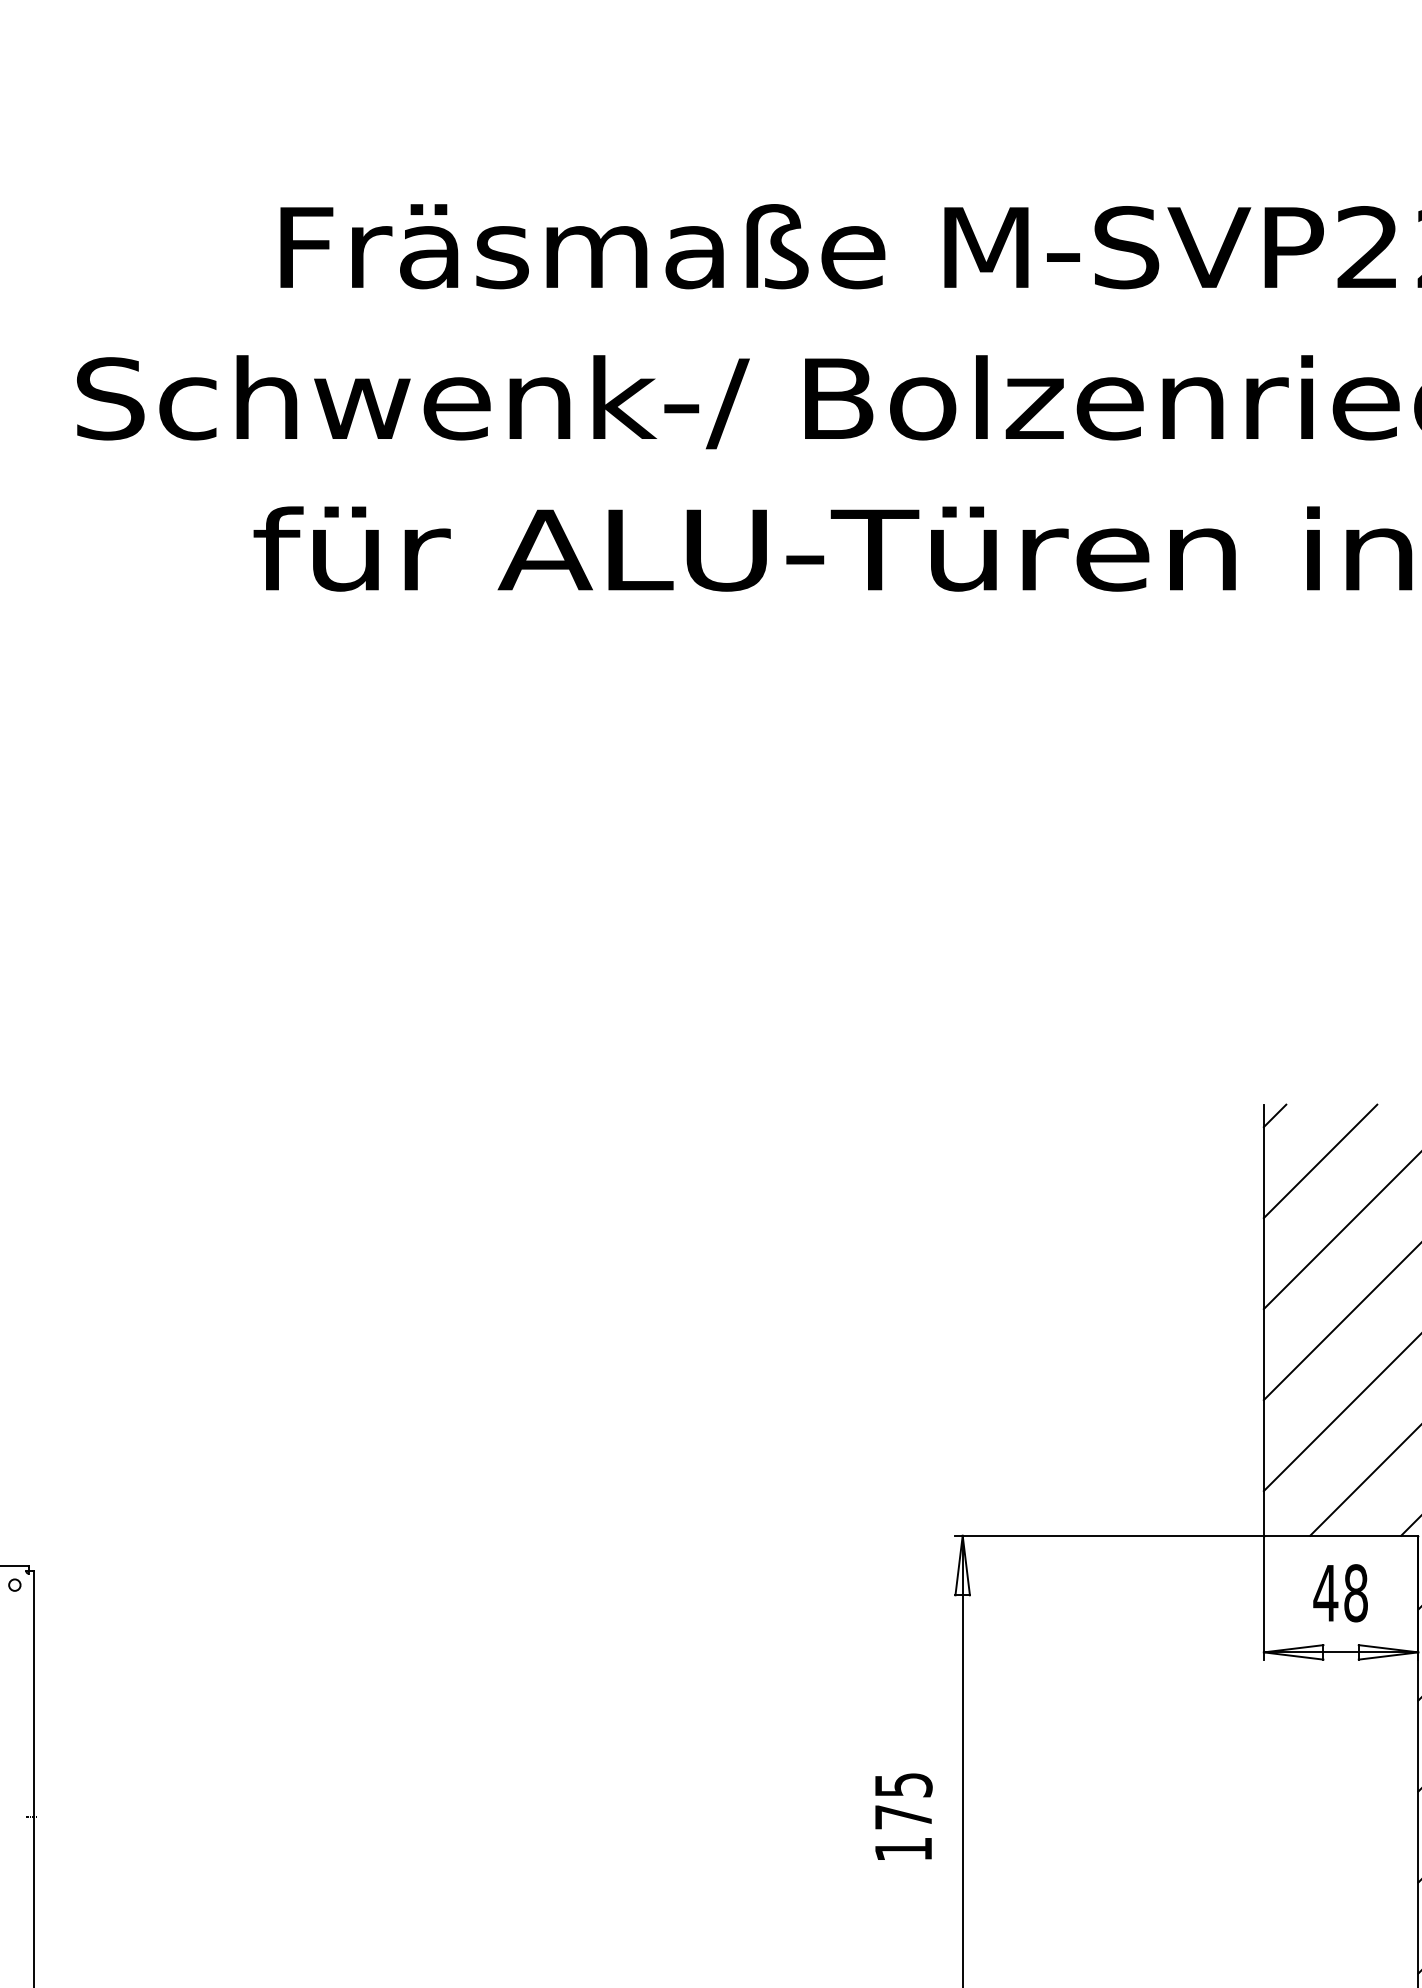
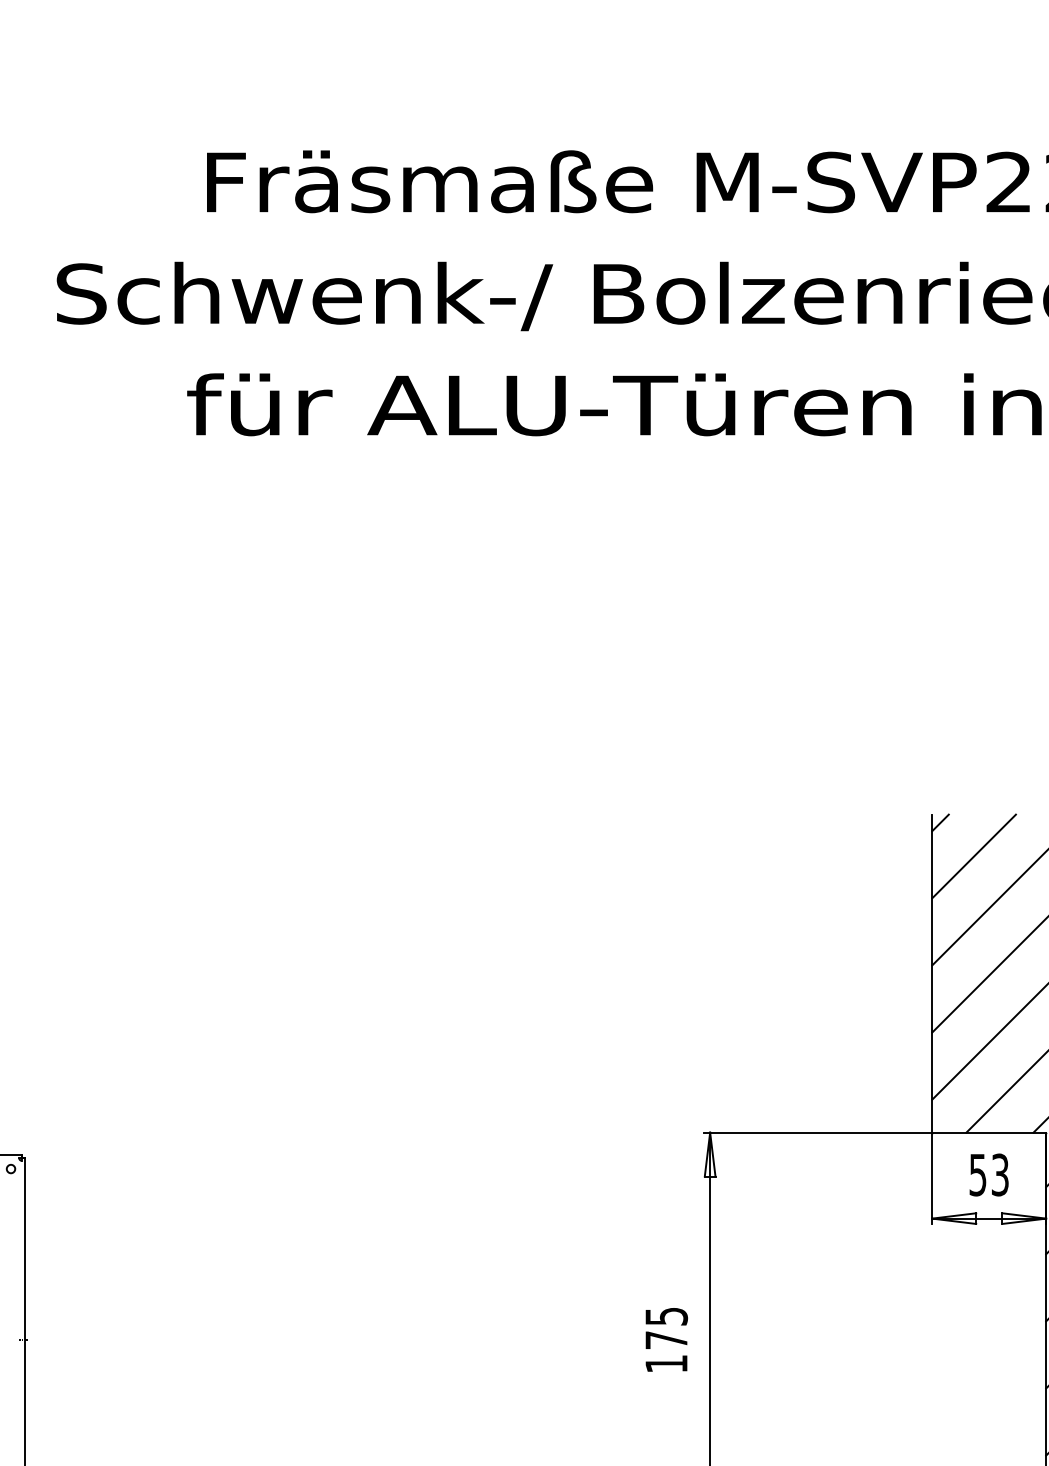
text: (1340, 1593) -> (988, 1175), 48 -> 53

